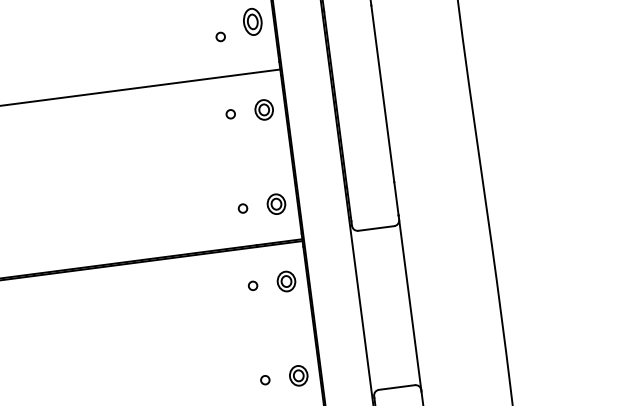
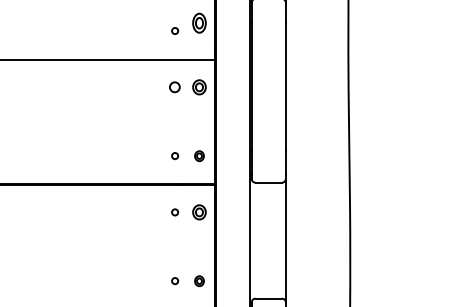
circle: (231, 114) -> (175, 87), size x1.6
part: (276, 204) -> (199, 156), size x0.7
part: (298, 376) -> (199, 281), size x0.7

